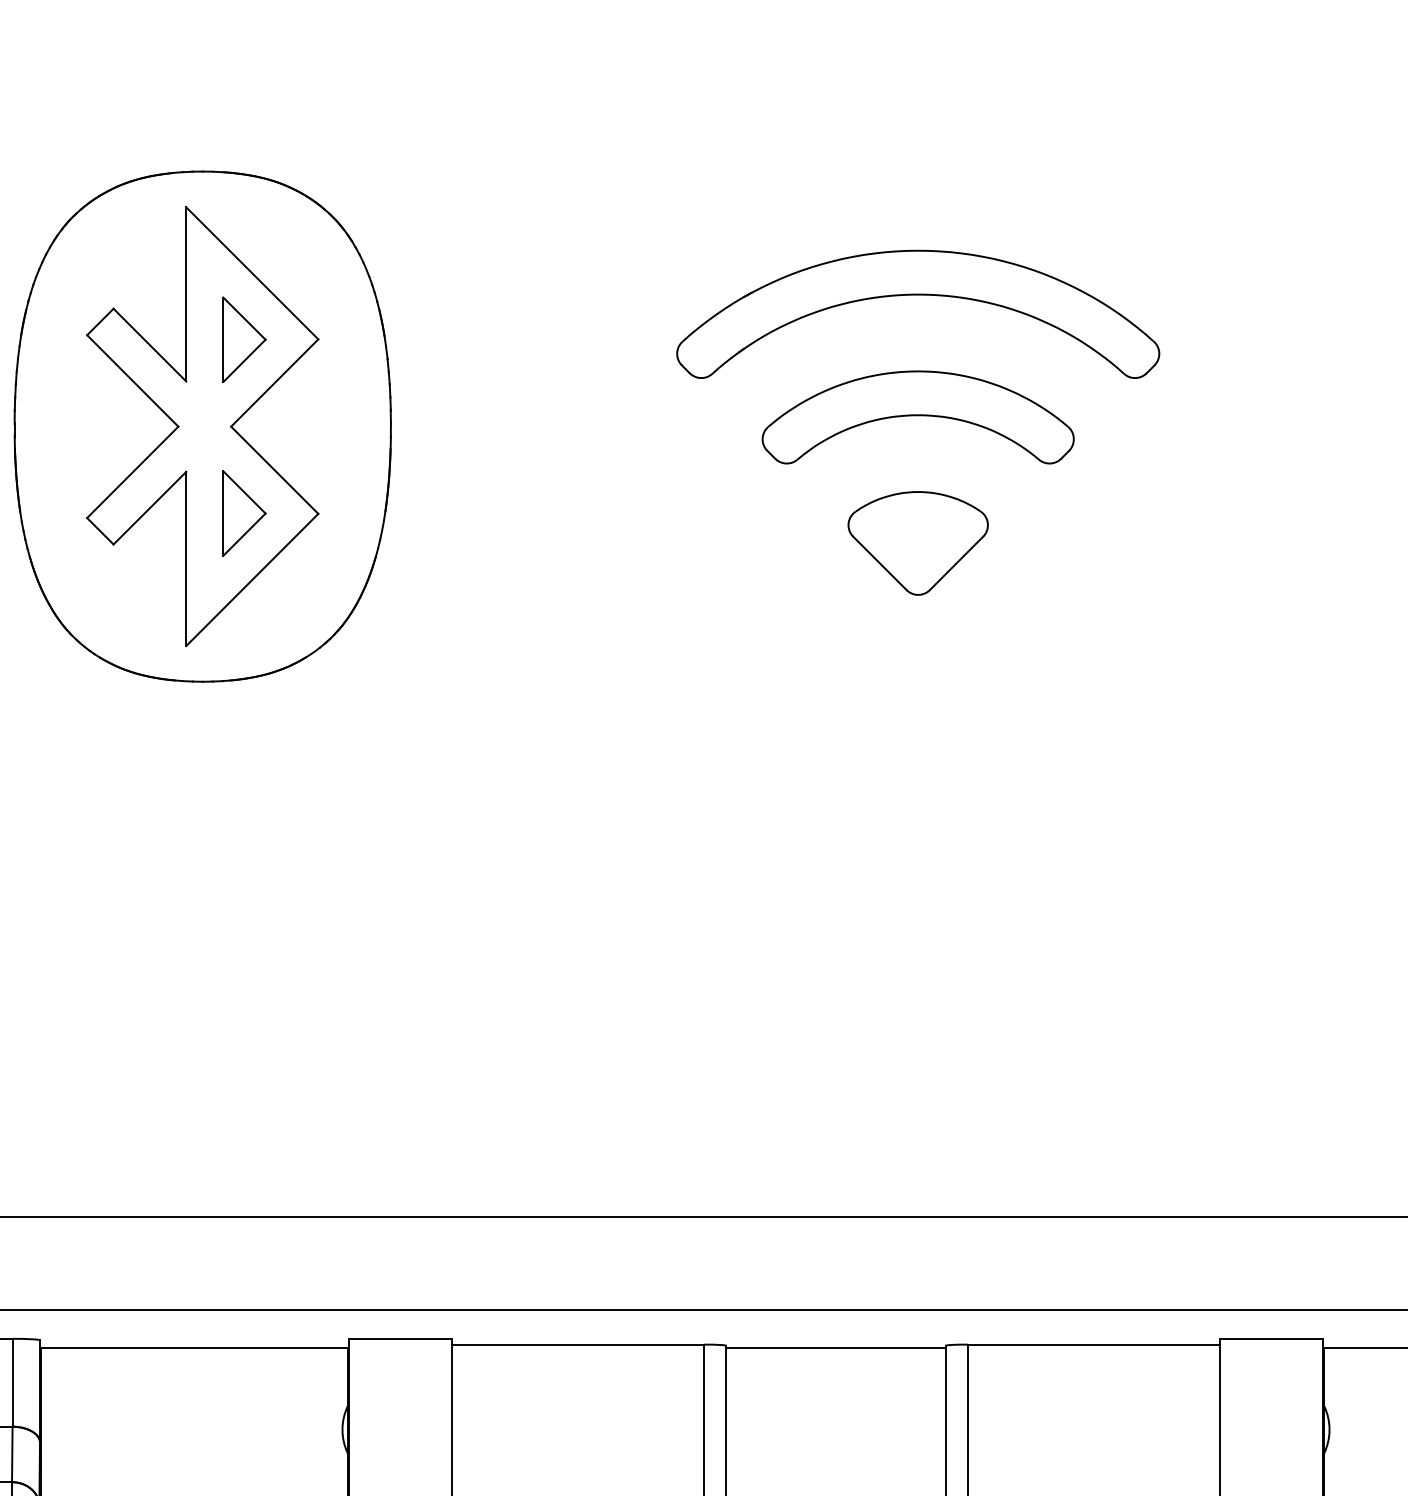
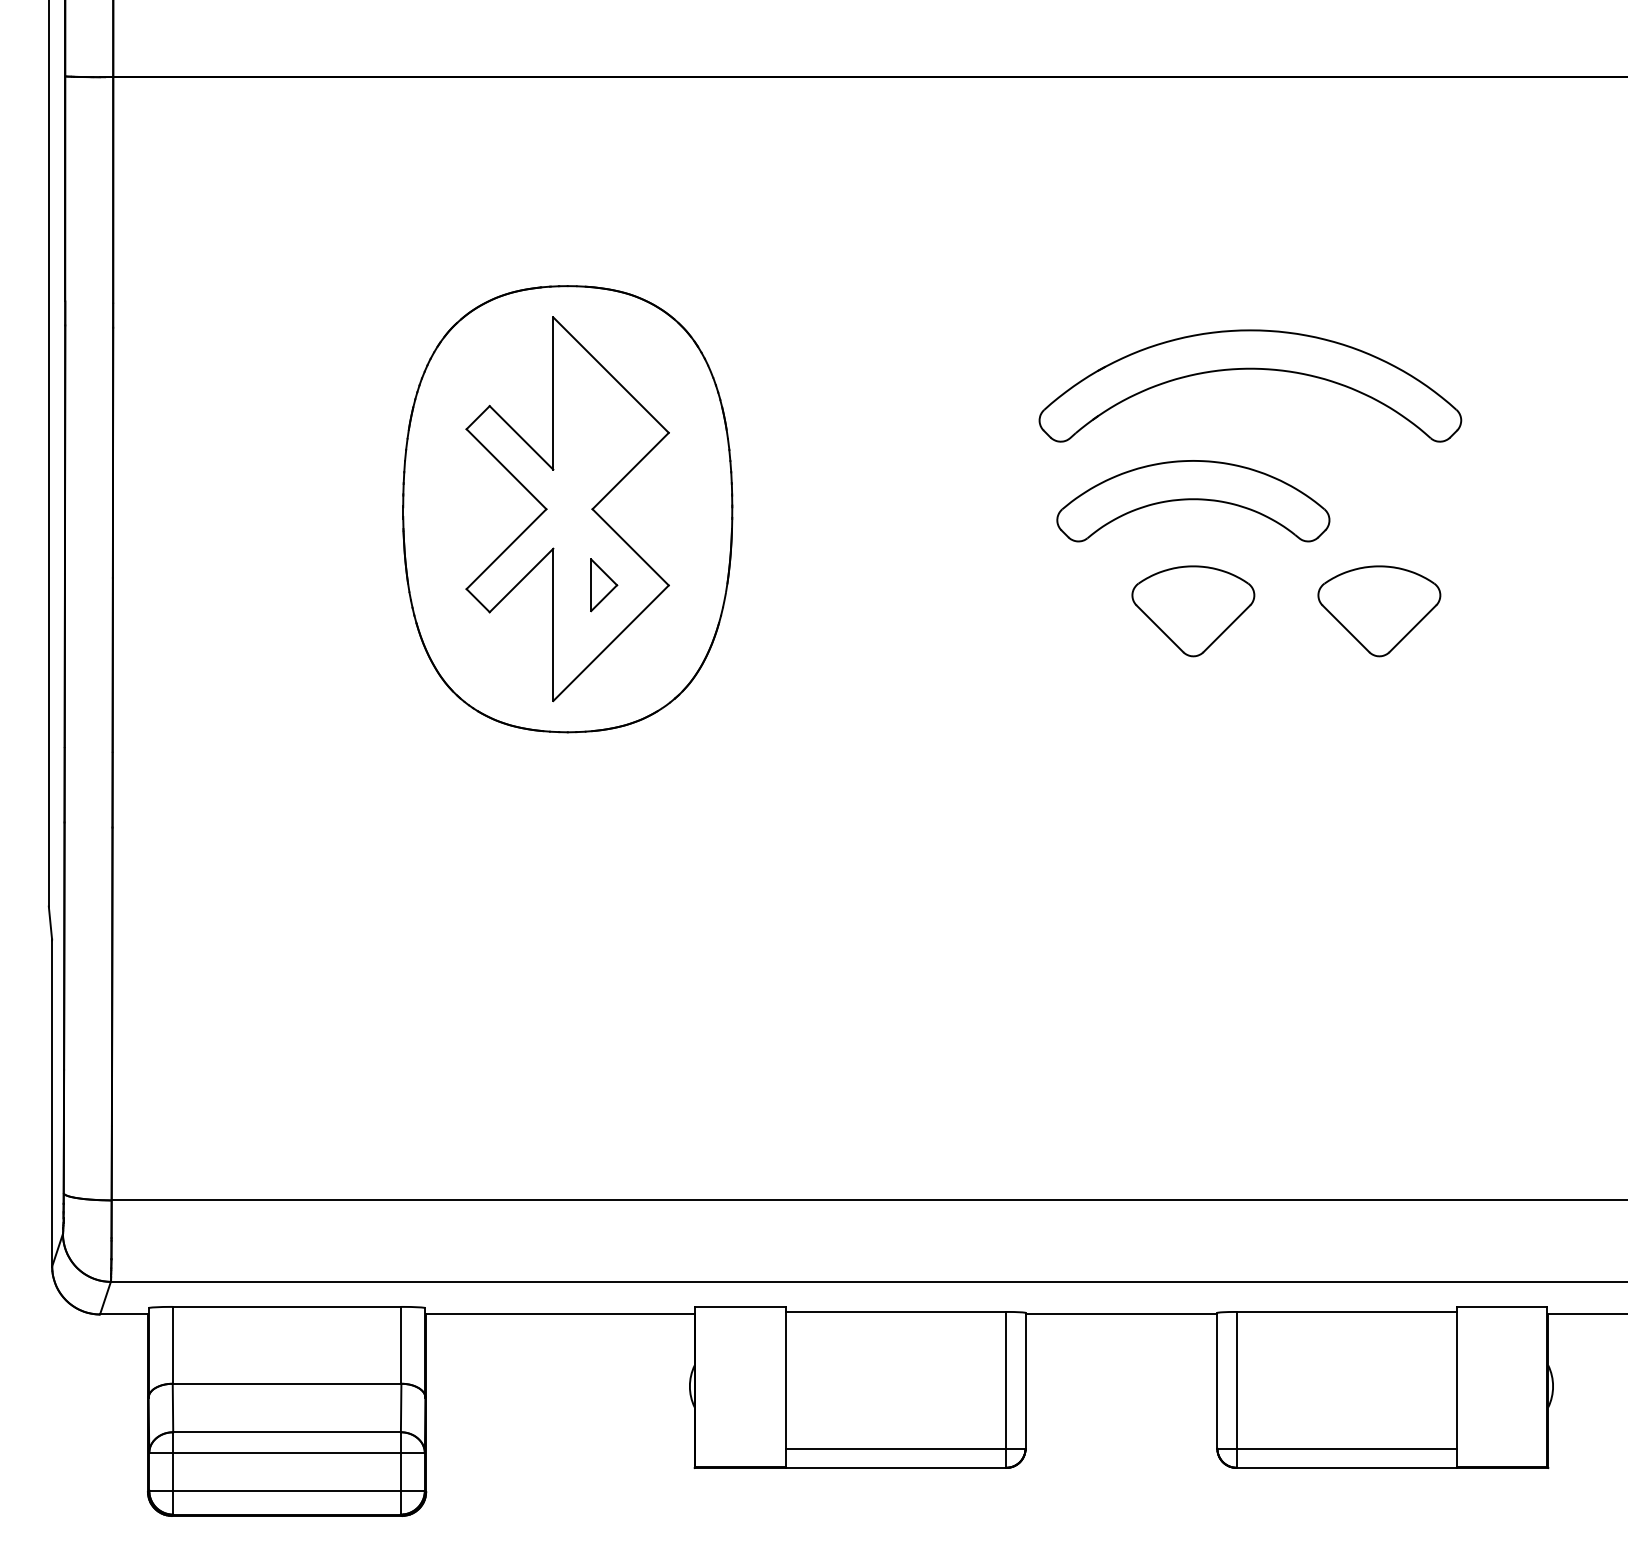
part: (918, 295) -> (1250, 369), moved
part: (243, 340) -> (603, 433), removed
part: (243, 513) -> (603, 585), size x0.7
part: (1131, 543) -> (1379, 611), added

